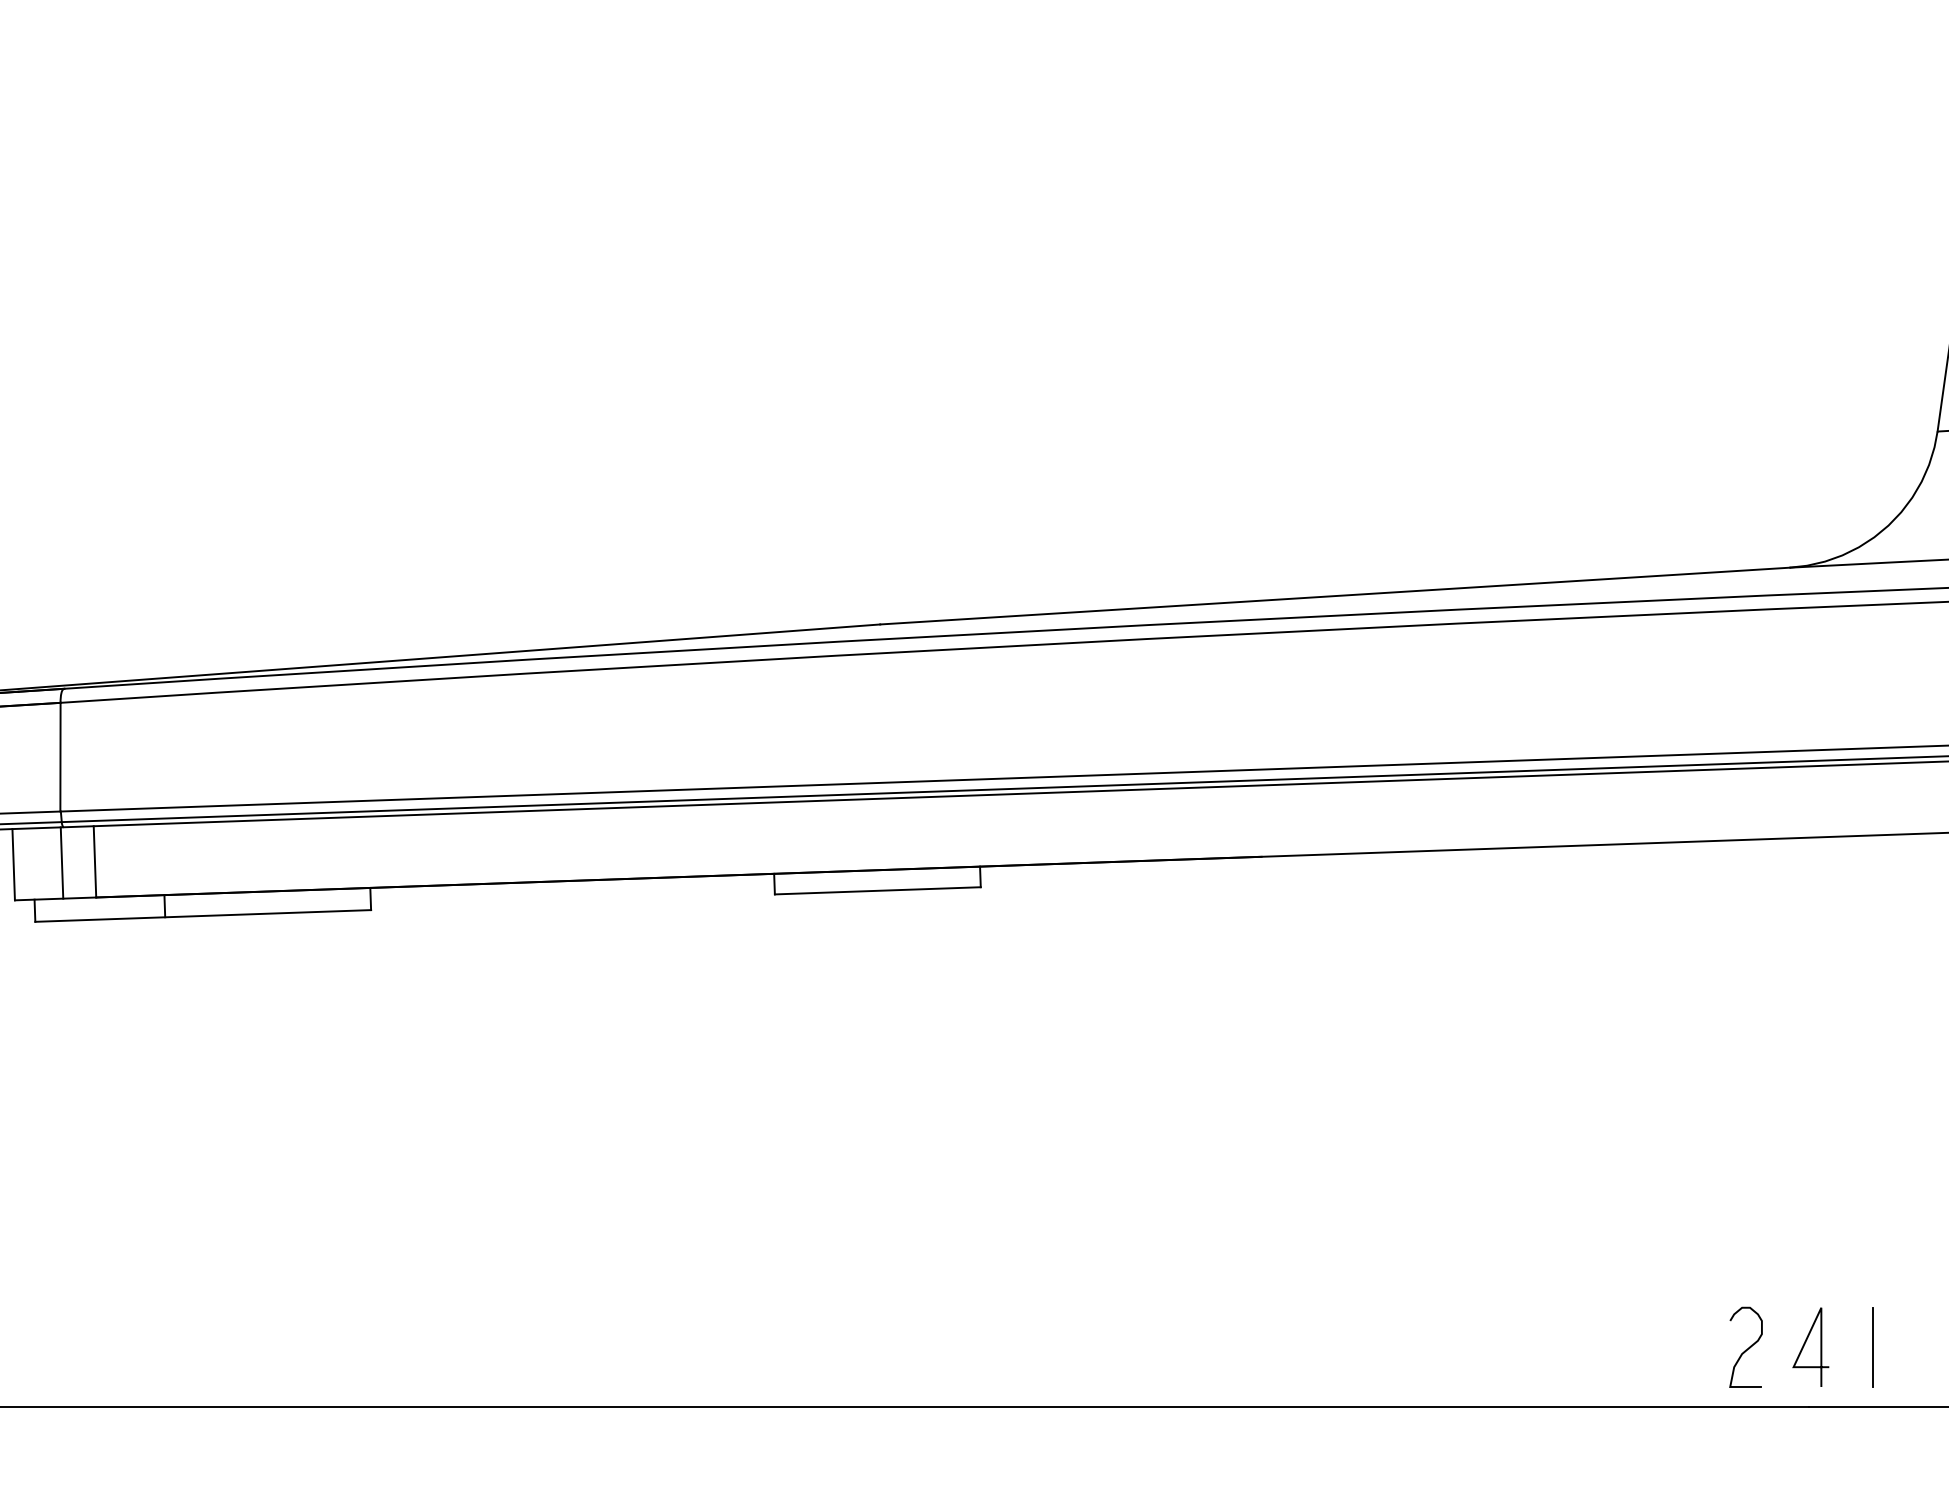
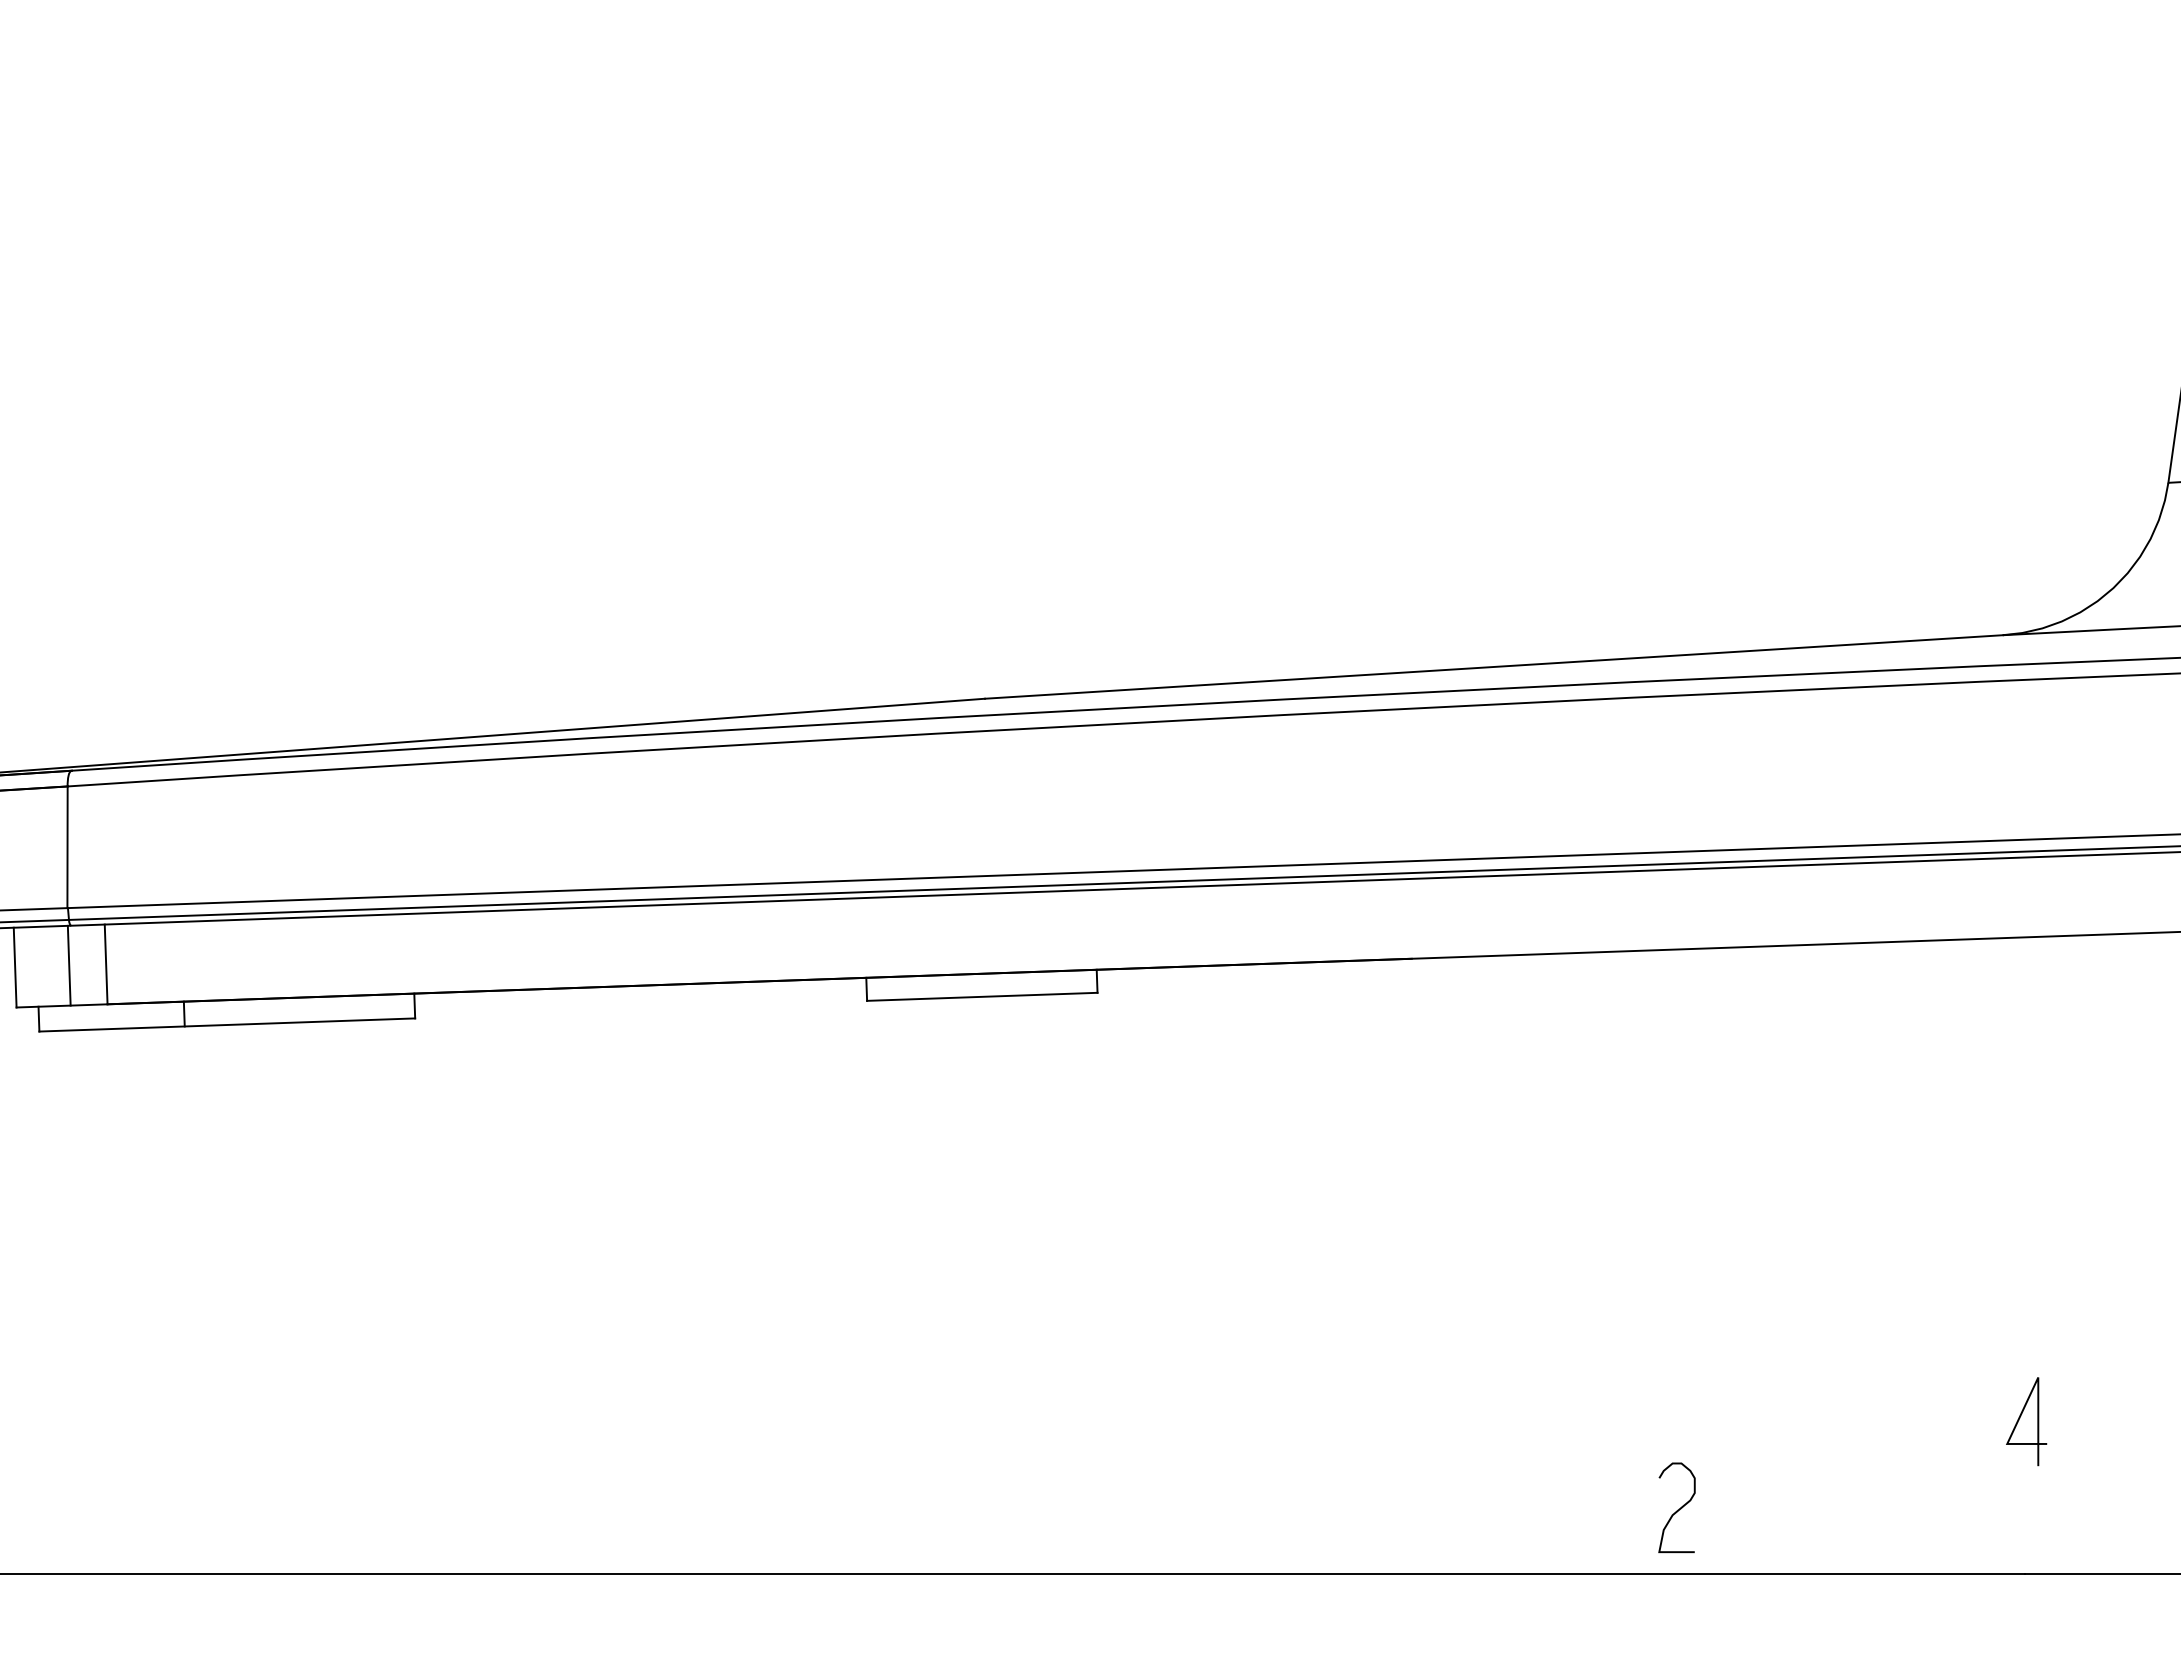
line: (1805, 1344) -> (2020, 1418), moved
line: (1872, 1347) -> (2095, 1507), removed
curve: (1746, 1348) -> (1677, 1509), moved

